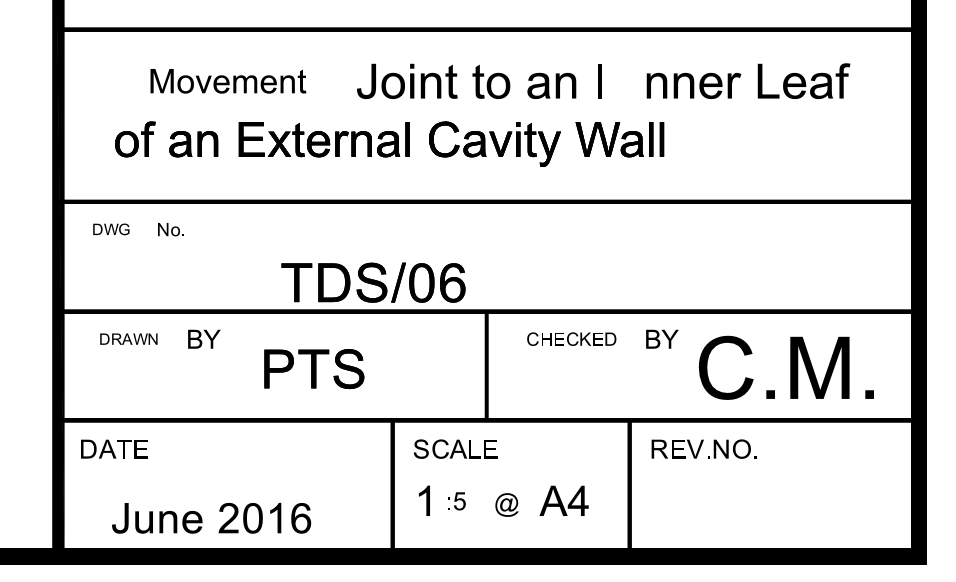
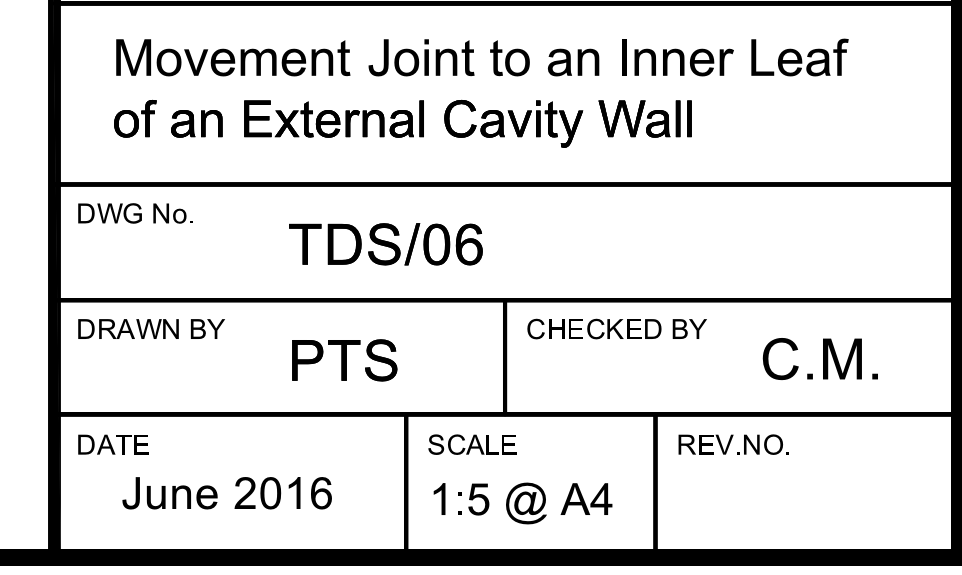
part: (740, 77) -> (733, 53), moved
part: (228, 80) -> (233, 56), size x1.43
part: (111, 229) -> (110, 213), size x1.67
part: (170, 229) -> (172, 213), size x1.43
part: (373, 282) -> (385, 244), moved
part: (128, 338) -> (128, 328), size x1.67
part: (571, 338) -> (594, 328), size x1.43
part: (786, 367) -> (820, 358), size x0.62
part: (314, 369) -> (344, 360), moved
part: (456, 501) -> (473, 499), size x1.67
part: (506, 504) -> (525, 502), size x1.67
part: (202, 518) -> (217, 493), moved

